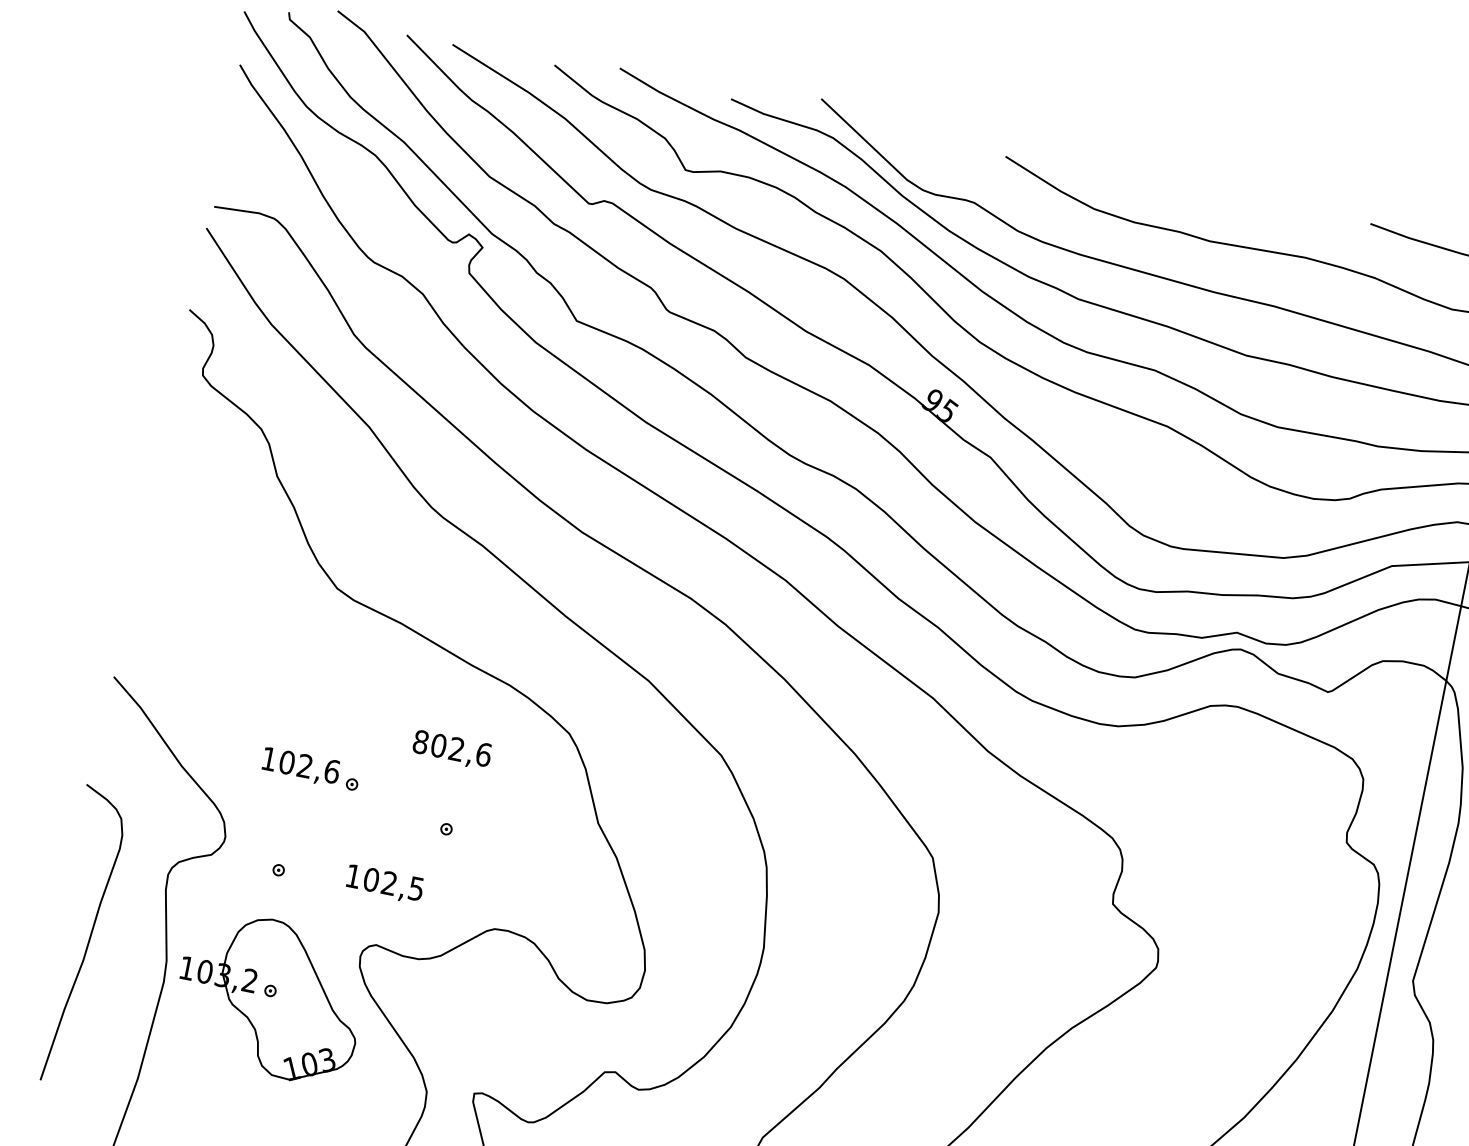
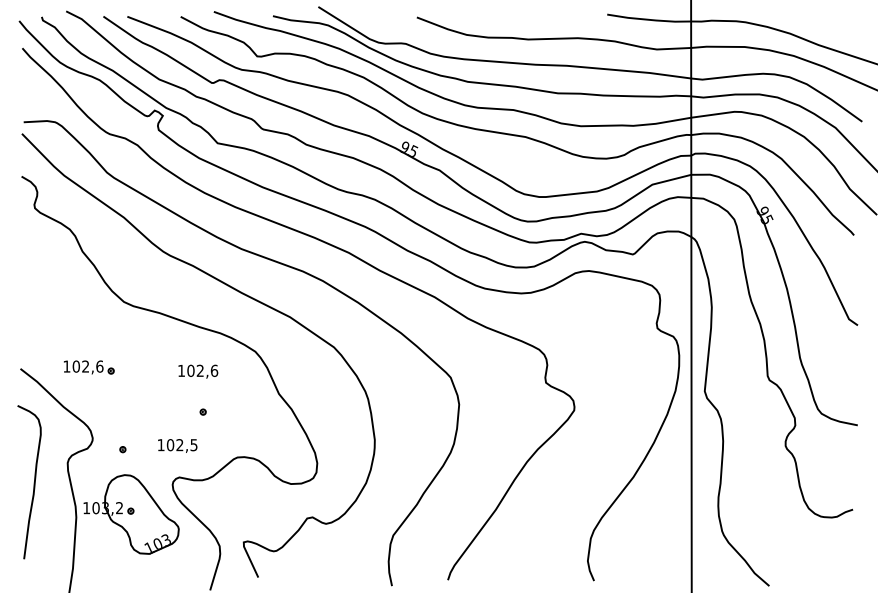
text: (420, 741) -> (181, 370), 802,6 -> 102,6
part: (311, 769) -> (89, 367), moved
curve: (87, 937) -> (33, 482), moved

